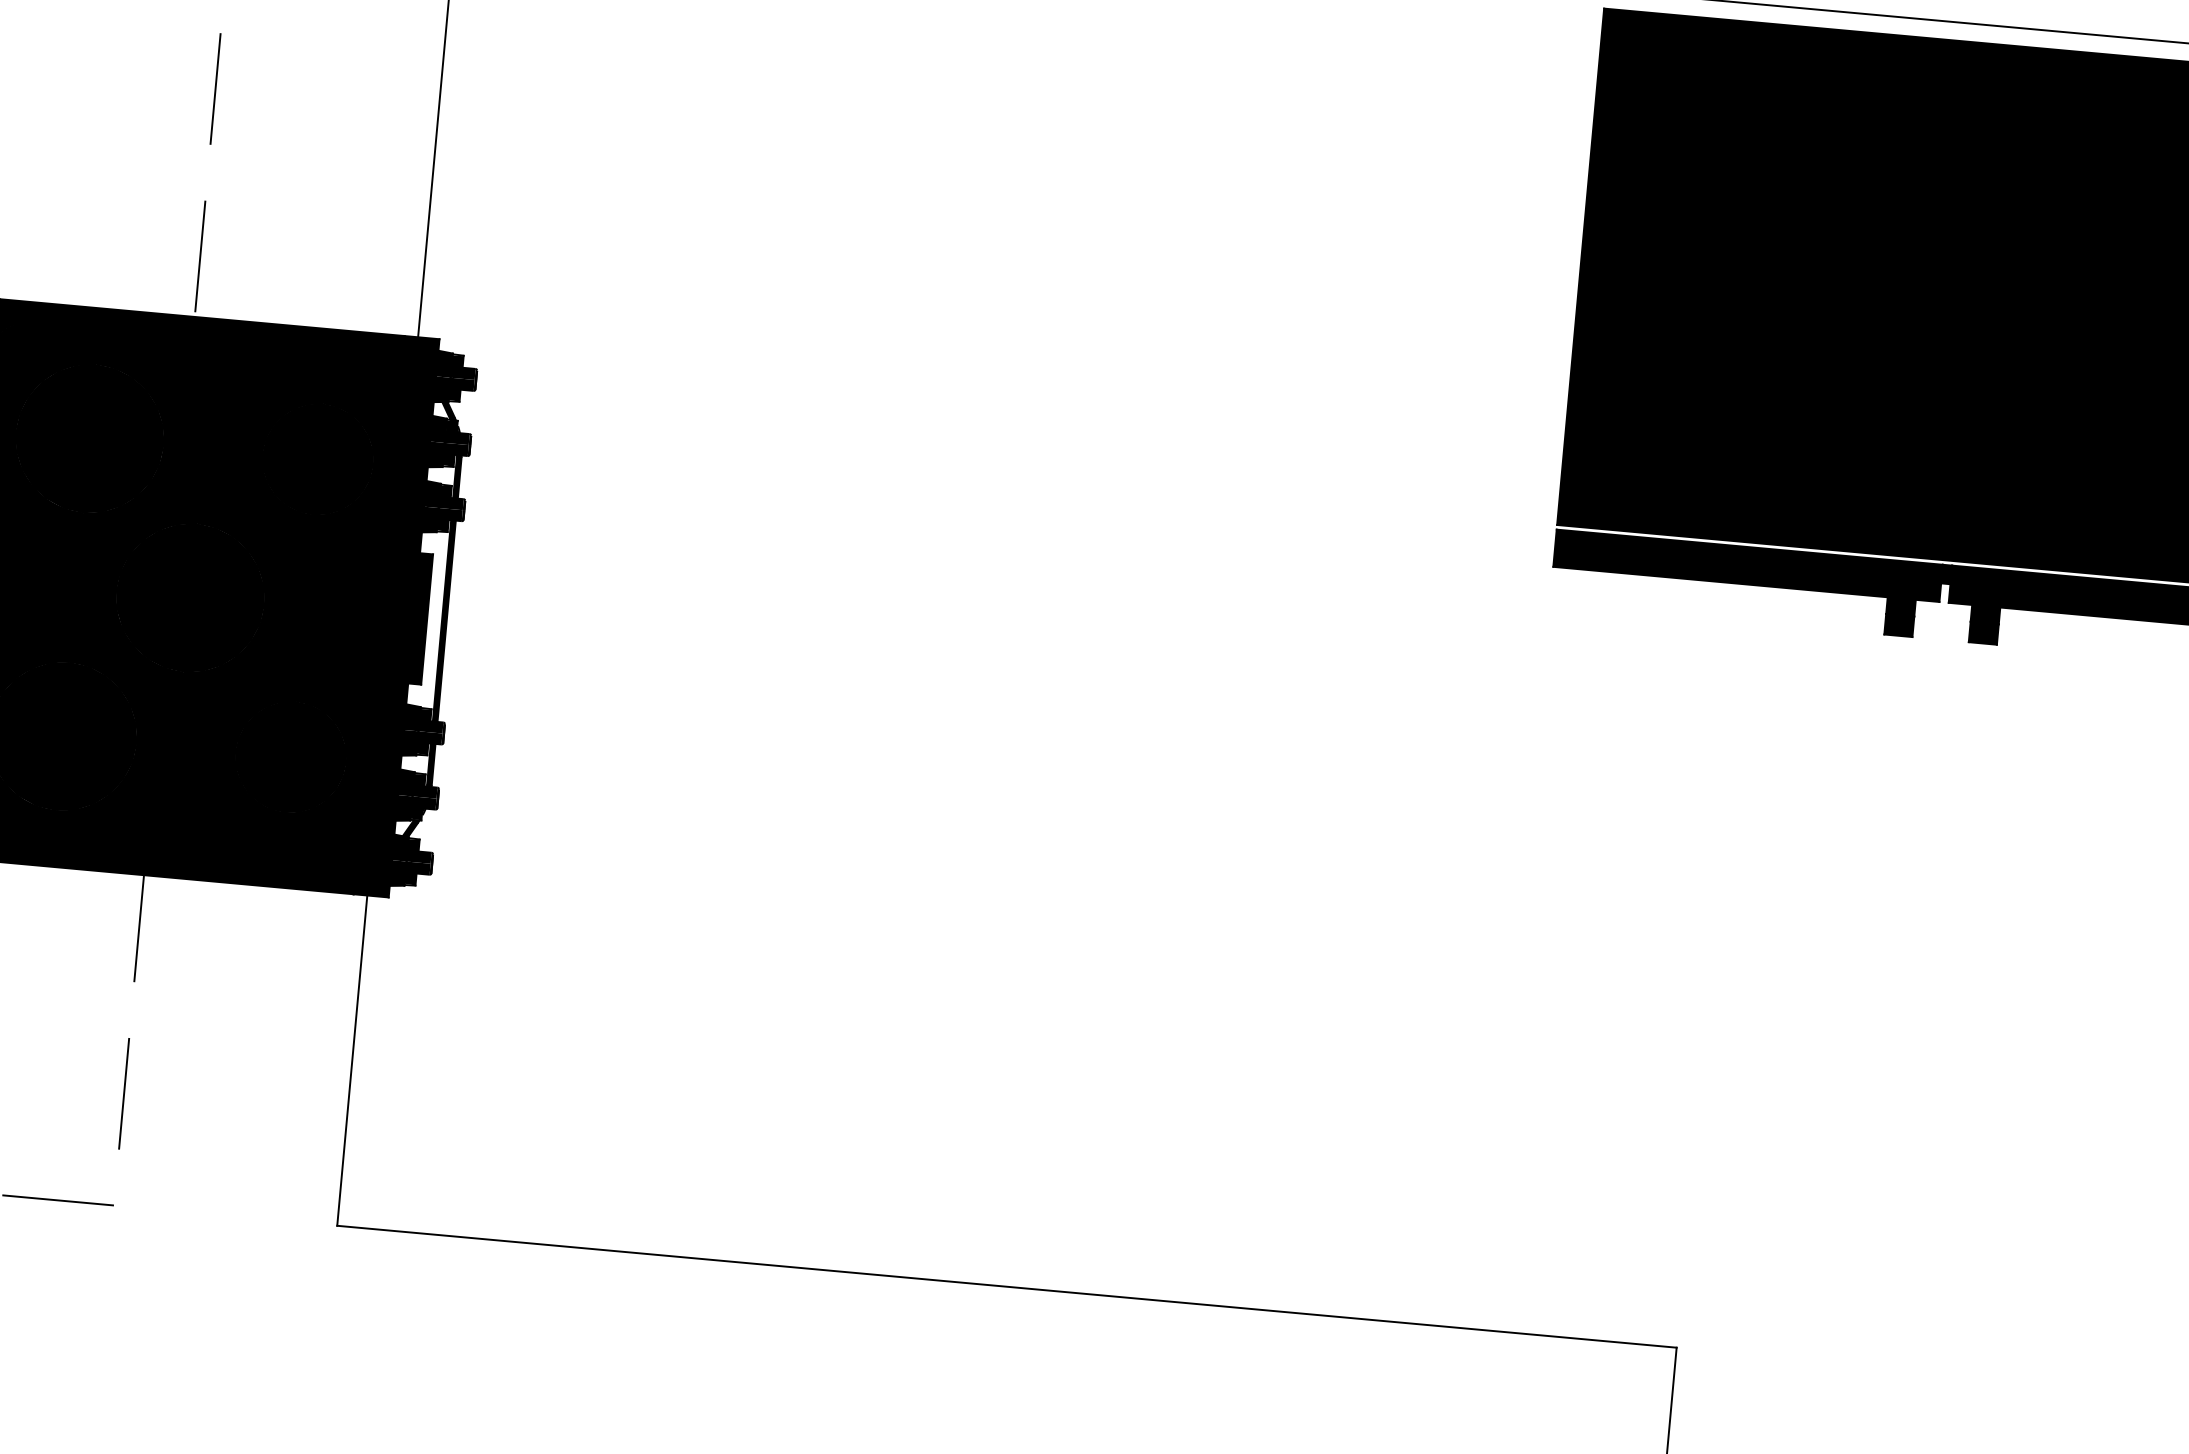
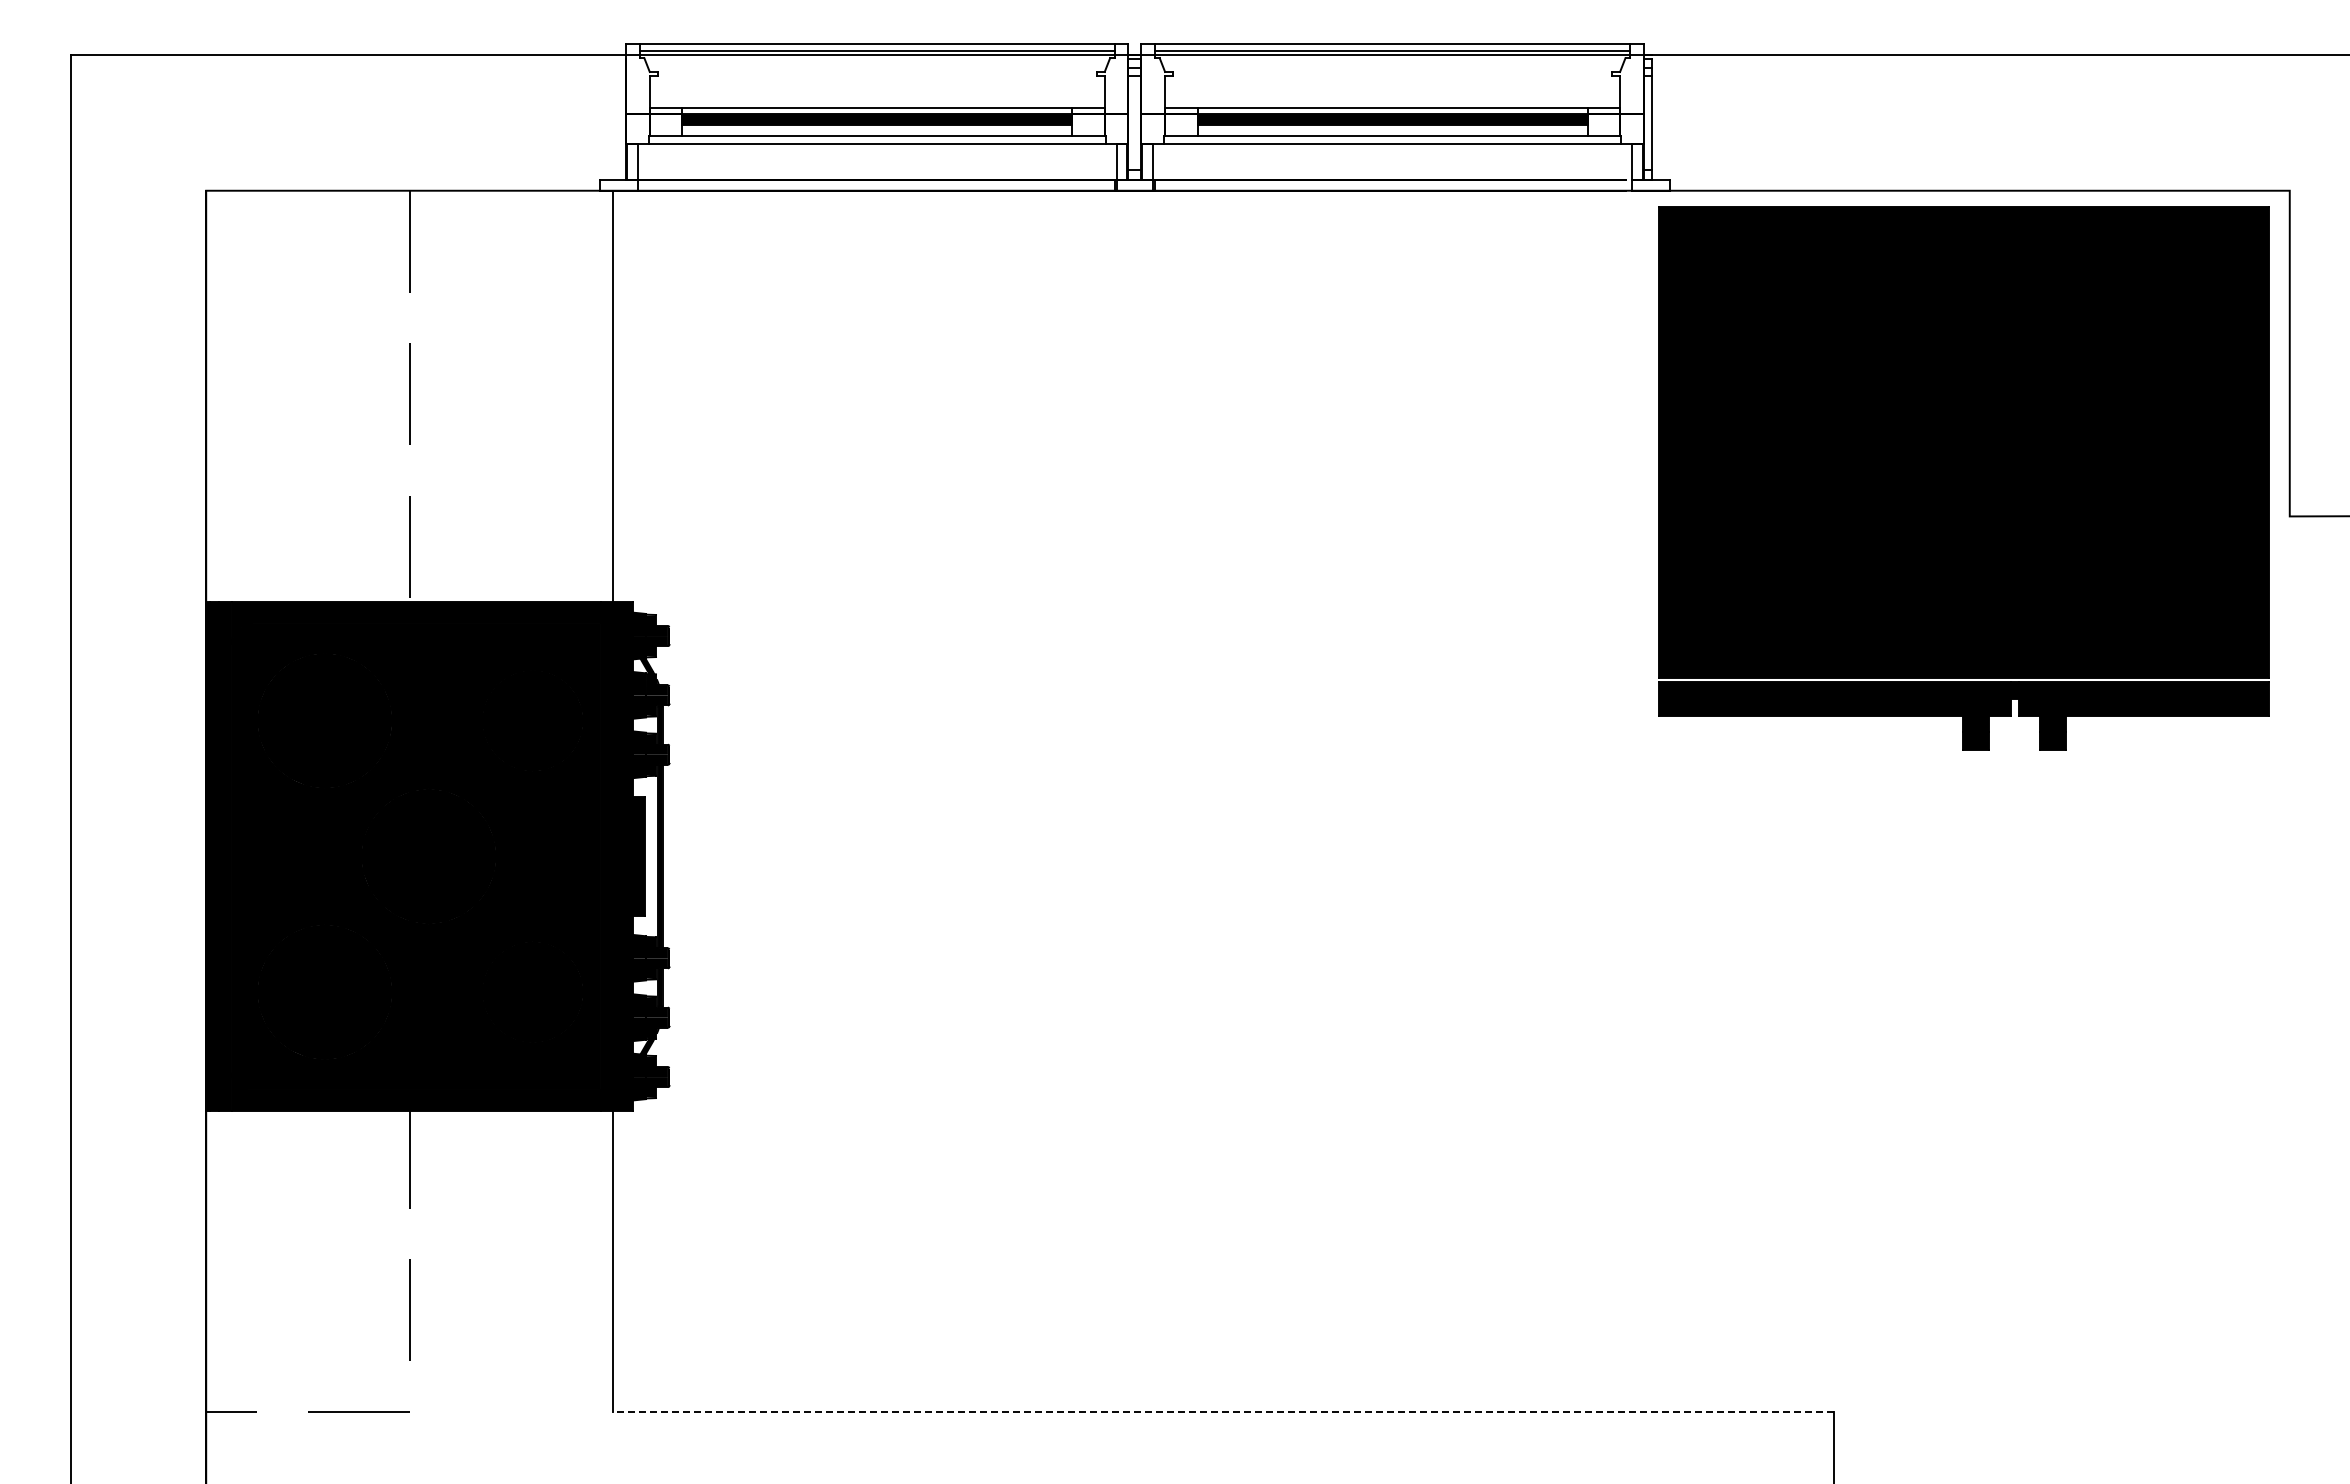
line: (1006, 1287) -> (1223, 1412), solid -> dashed

